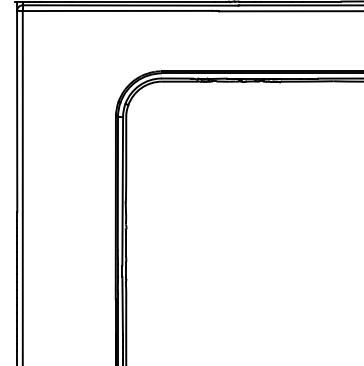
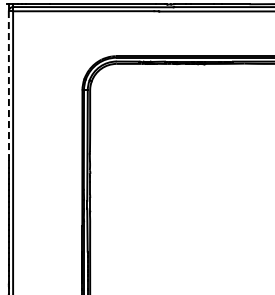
line: (16, 111) -> (8, 86), solid -> dashed

